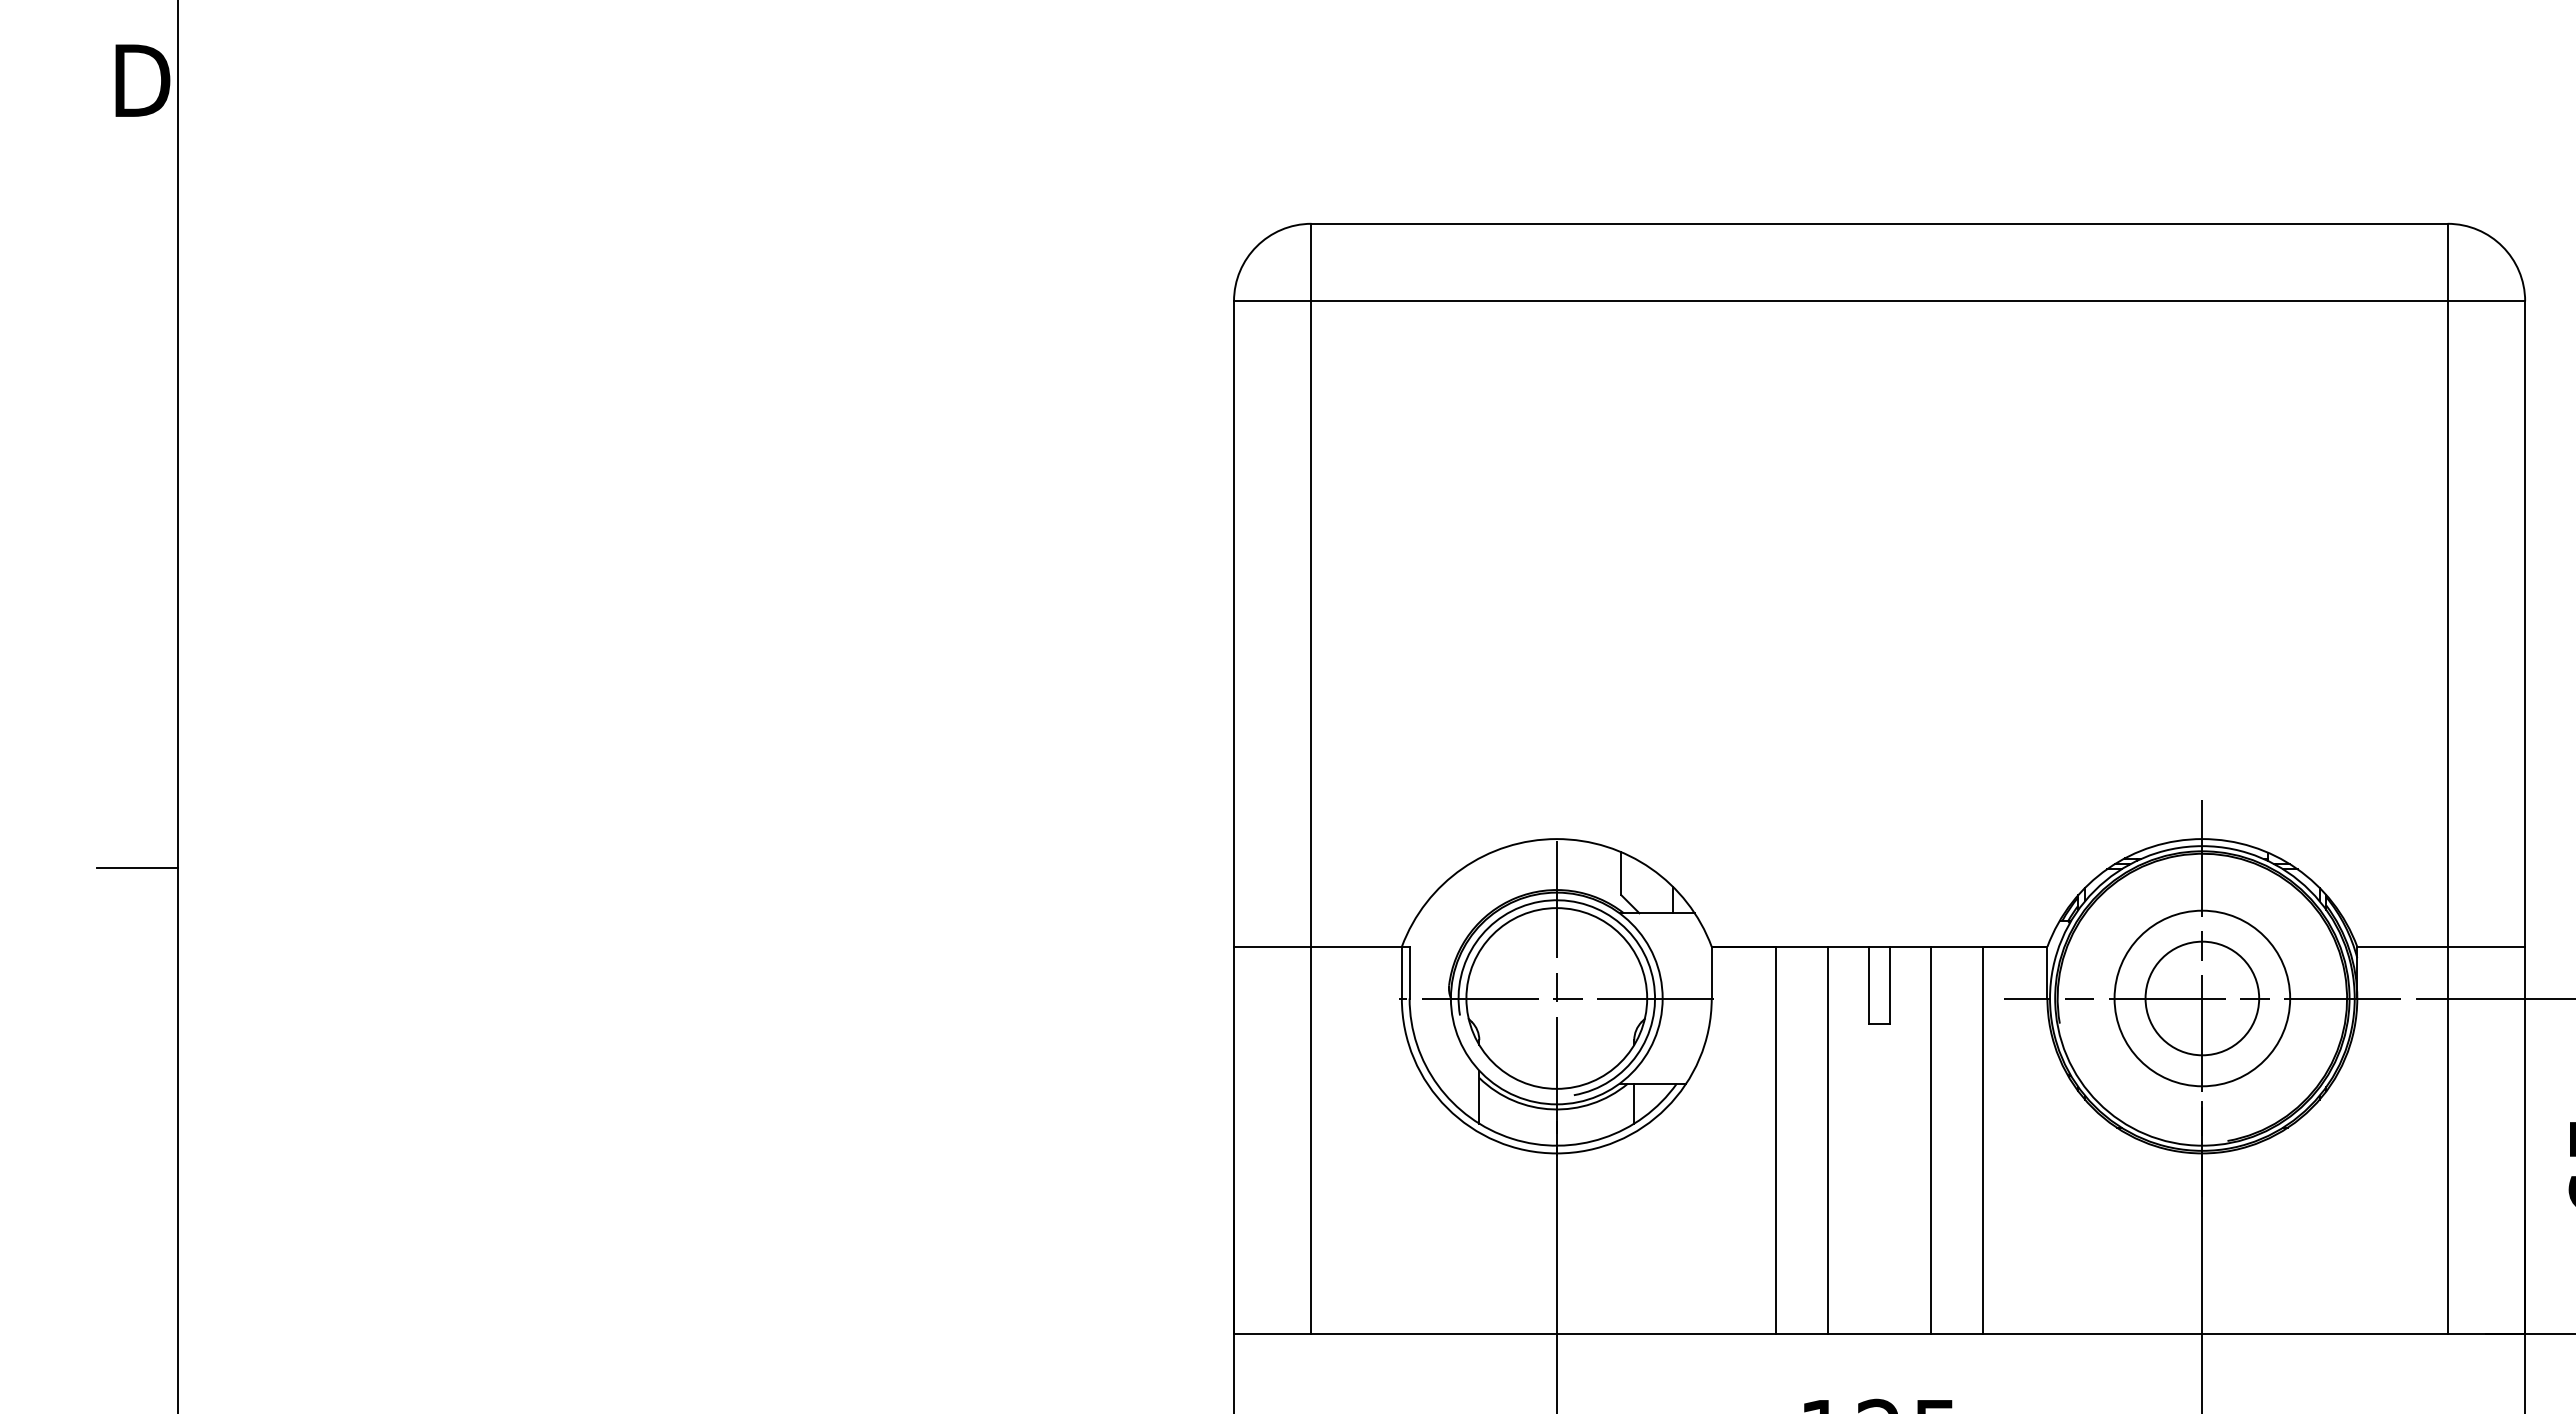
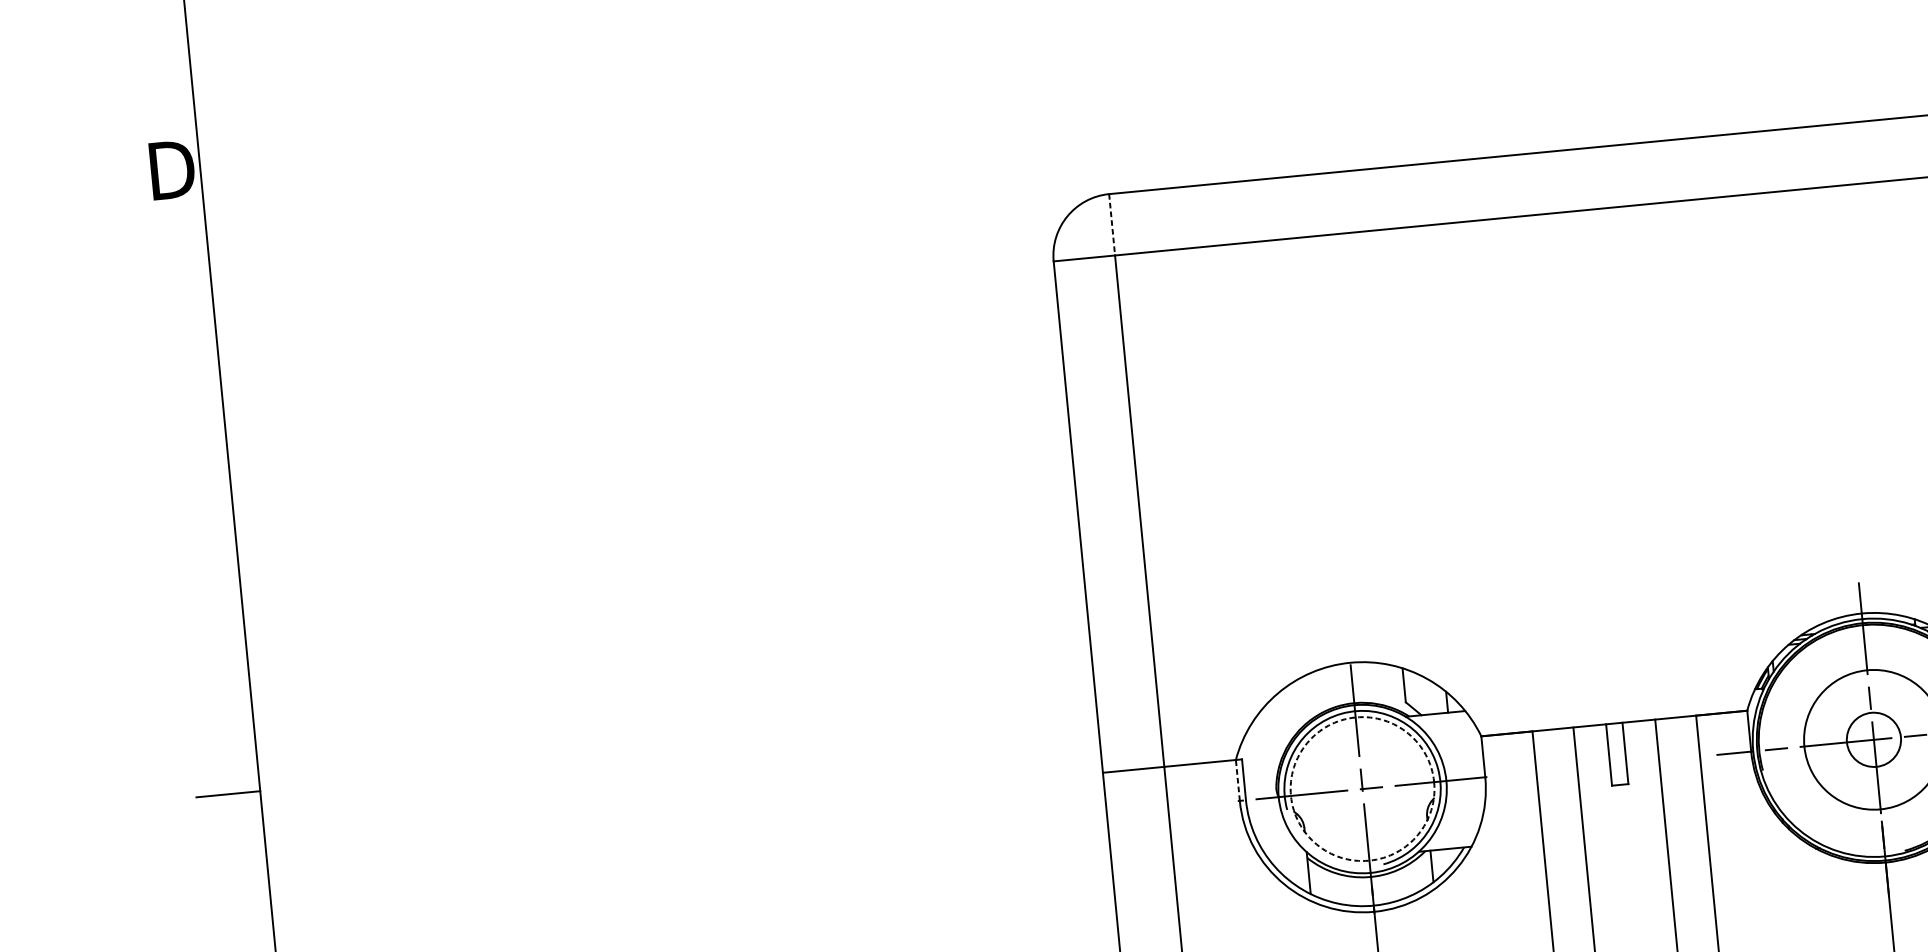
line: (1311, 262) -> (1112, 224), solid -> dashed
line: (1401, 972) -> (1237, 780), solid -> dashed
circle: (1556, 998) -> (1362, 789), solid -> dashed
circle: (2202, 998) -> (1874, 739), size x0.6

